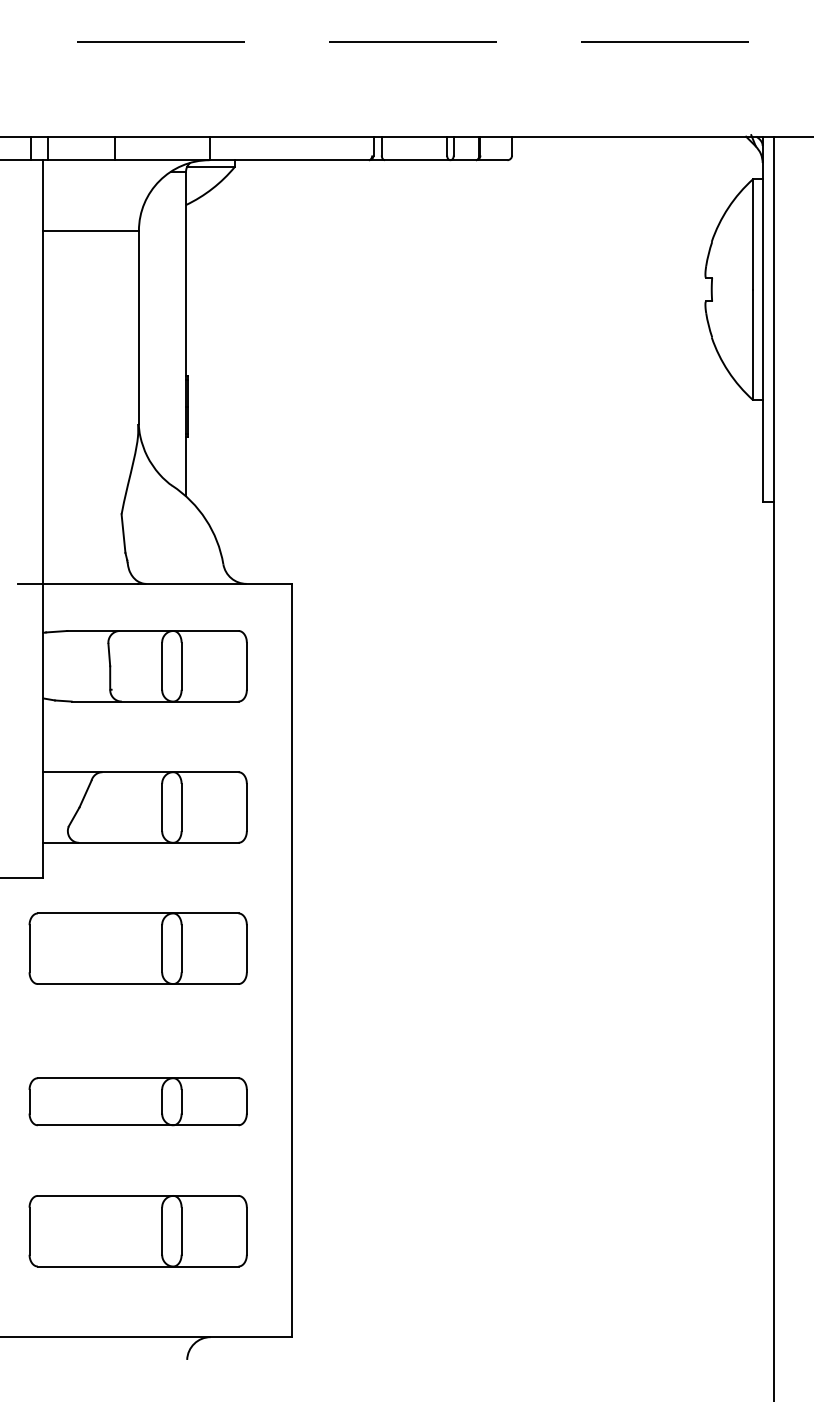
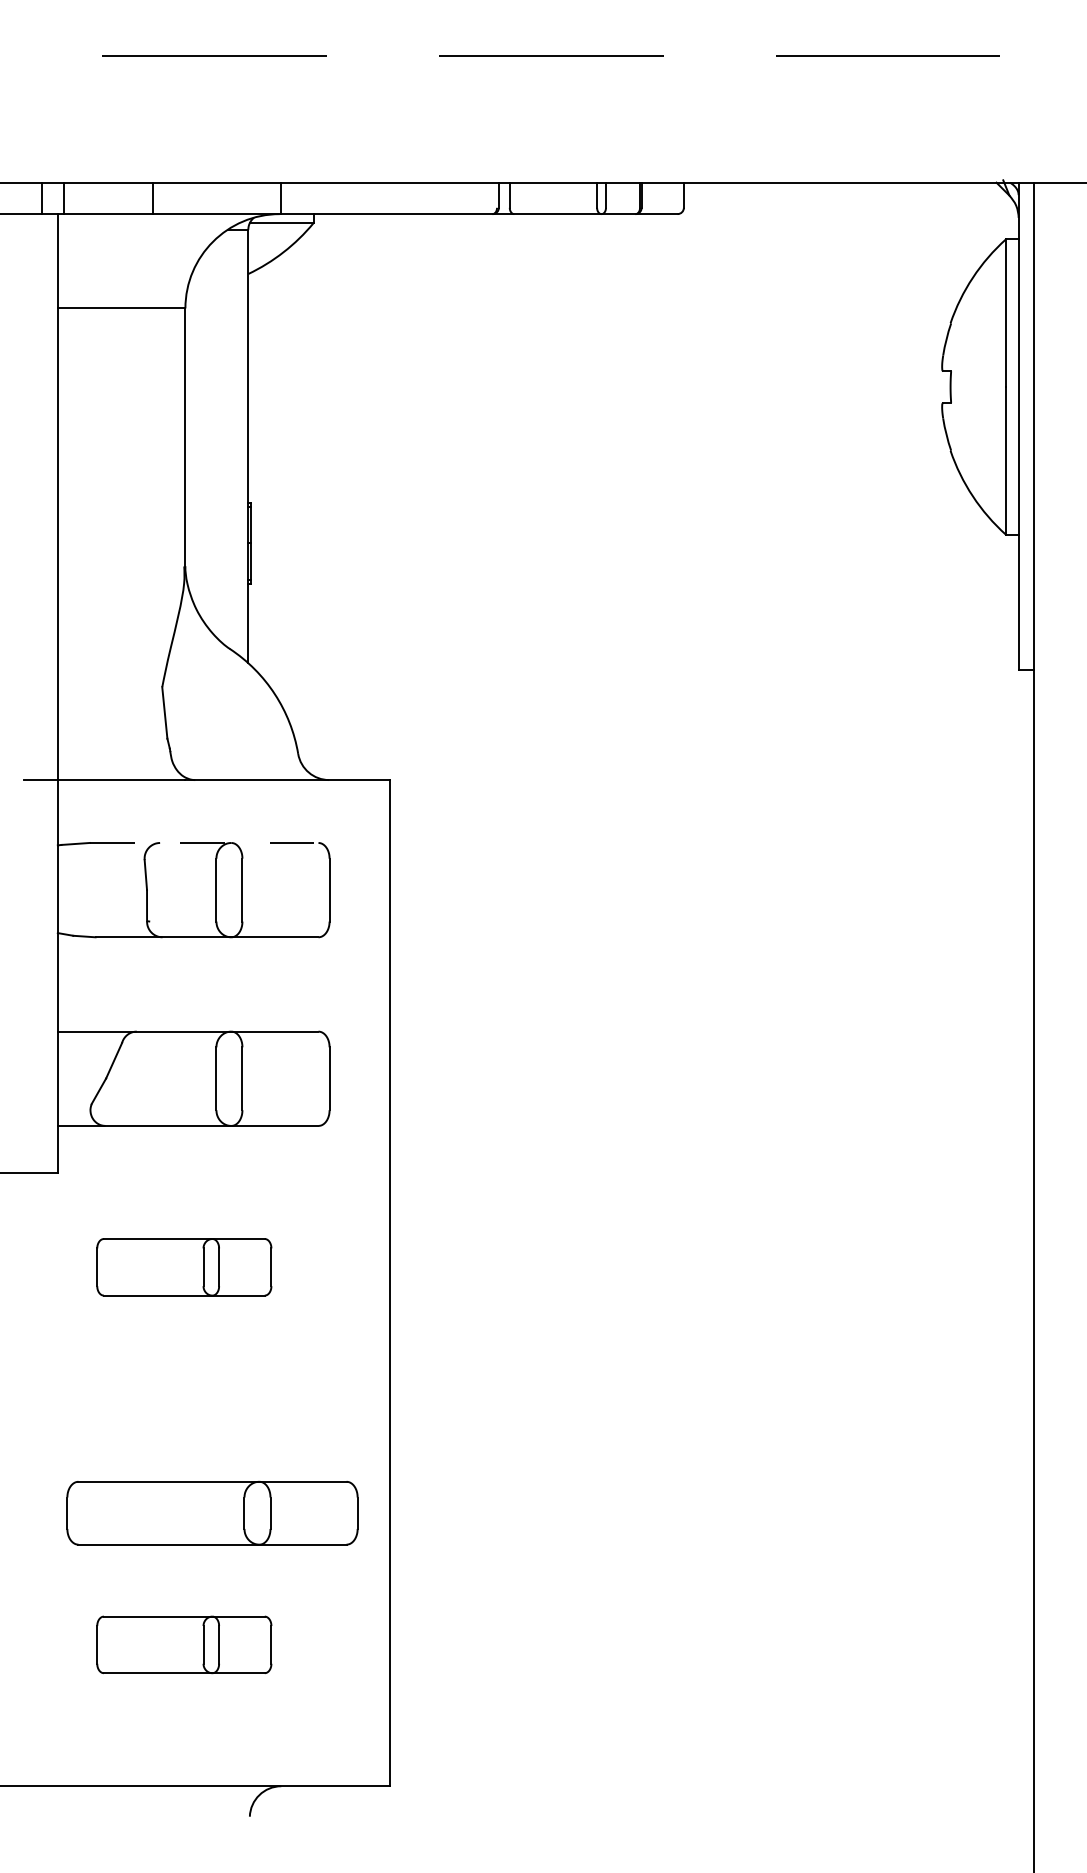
line: (152, 630) -> (203, 842), solid -> dashed
part: (137, 948) -> (183, 1267), size x0.6
part: (137, 1101) -> (211, 1512), moved
part: (137, 1231) -> (183, 1645), size x0.6

